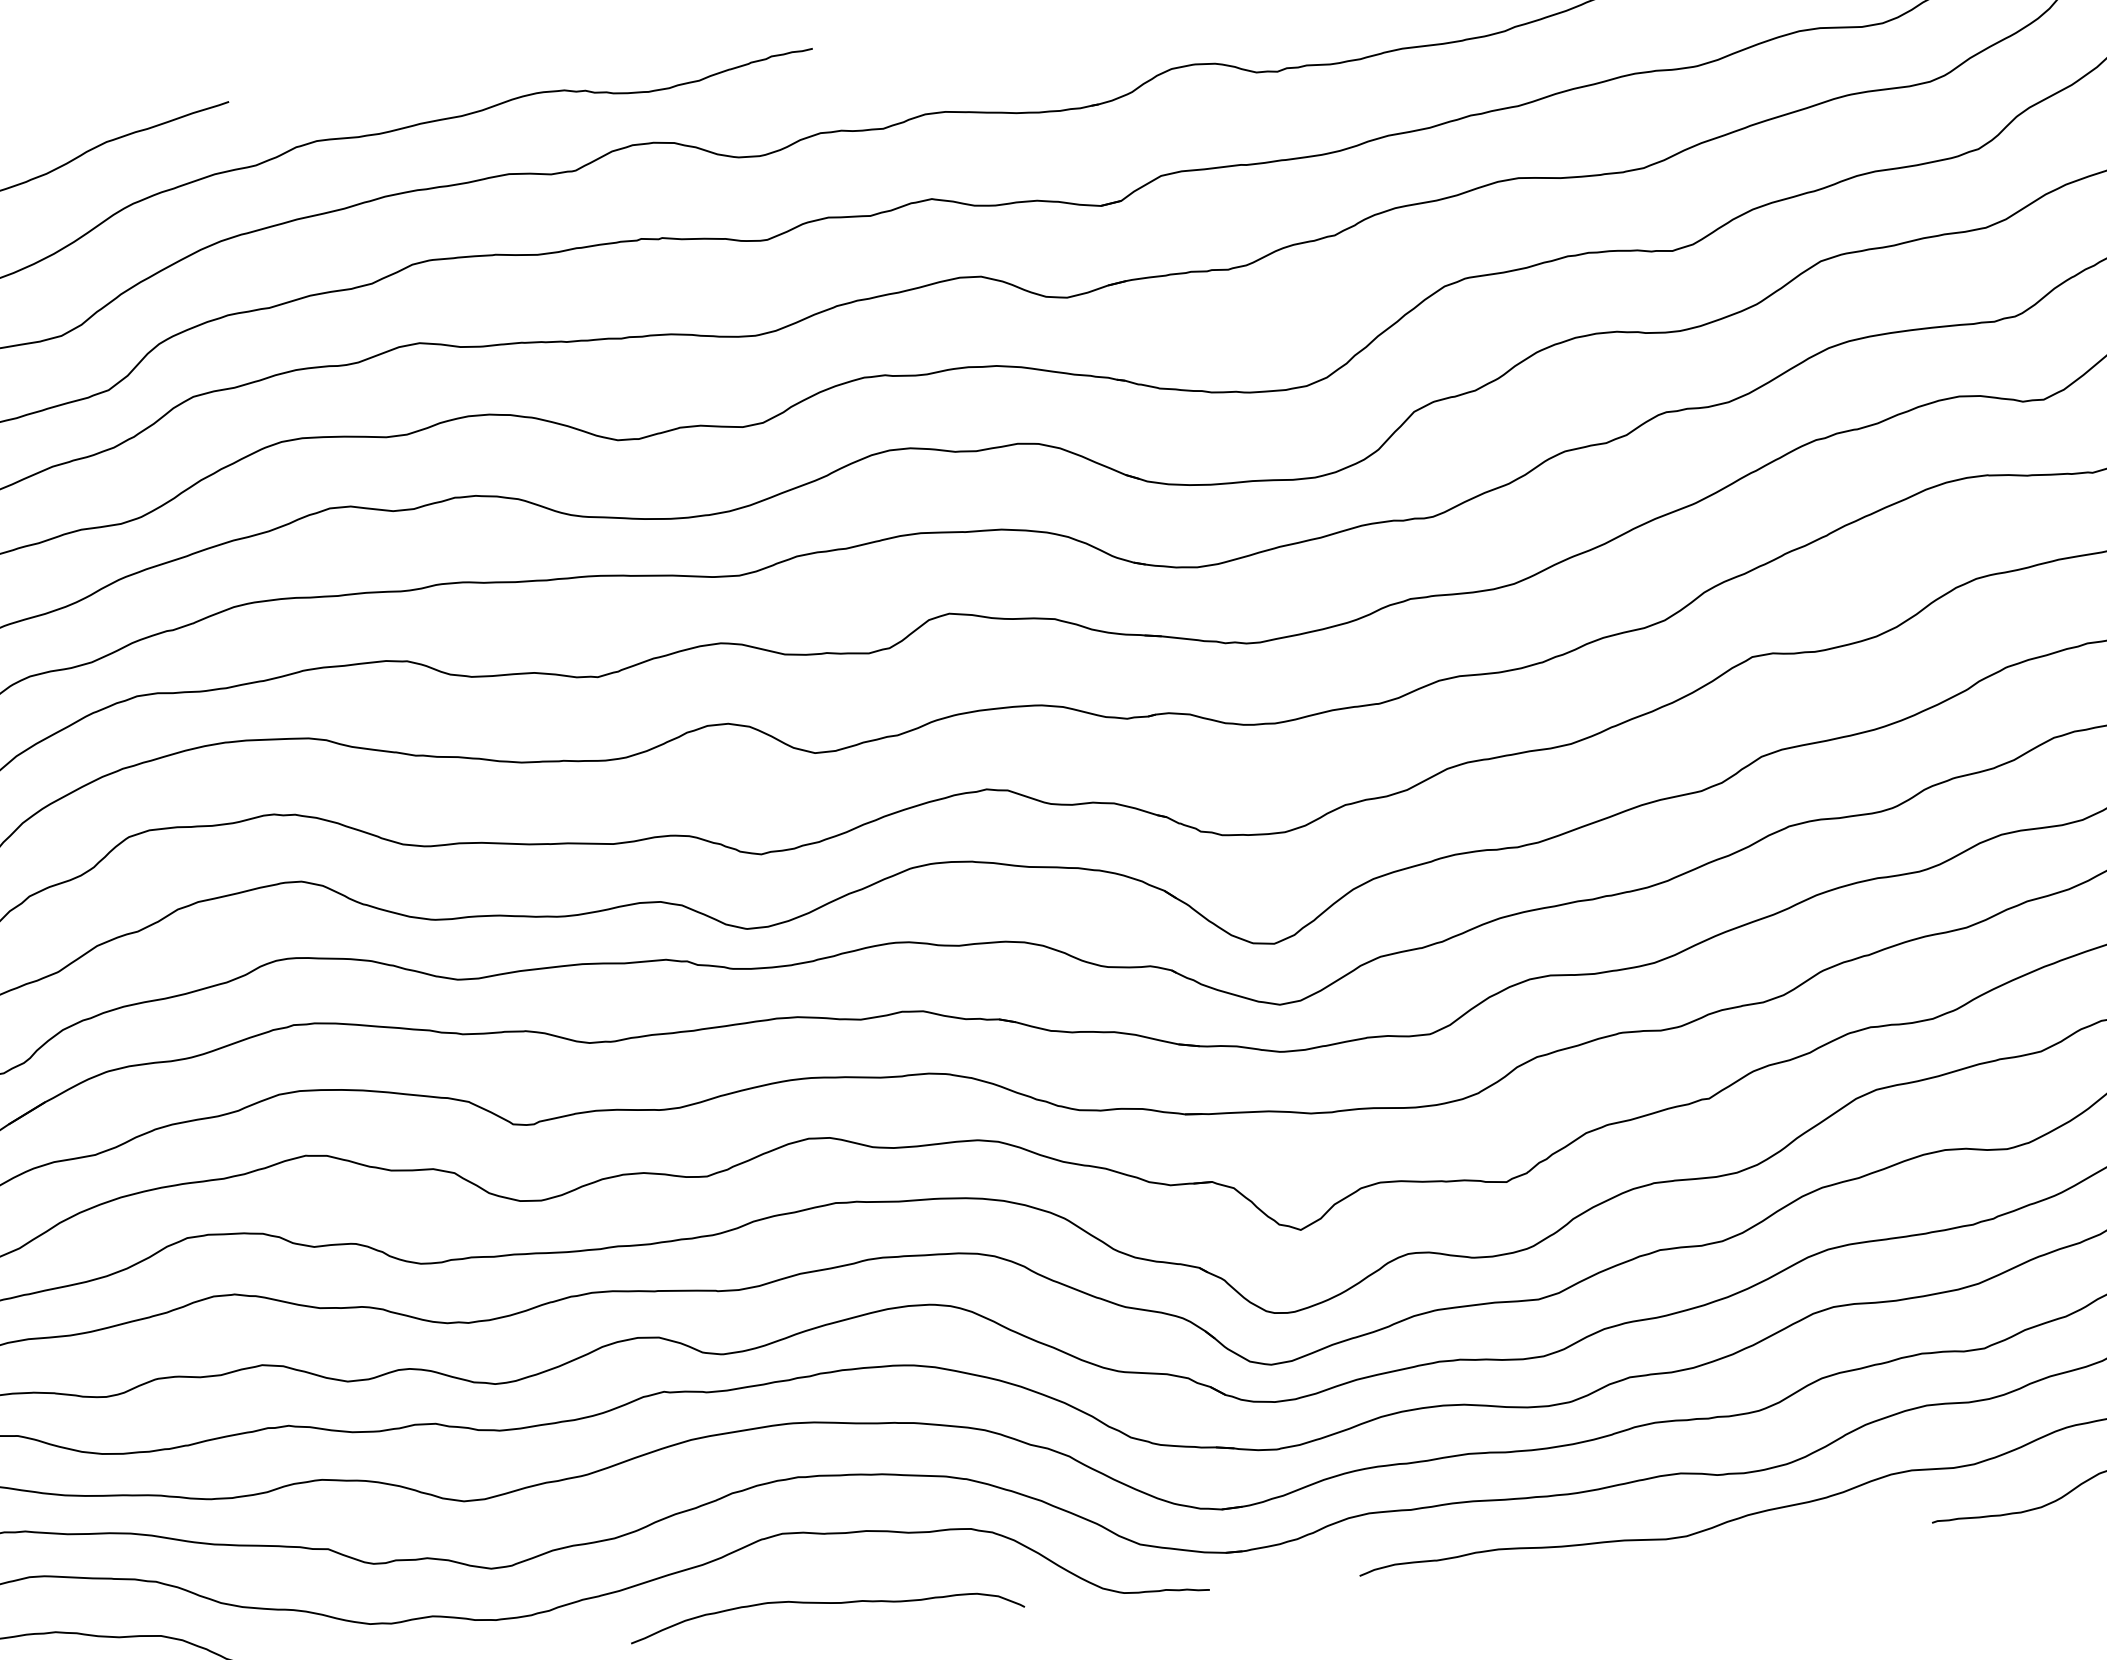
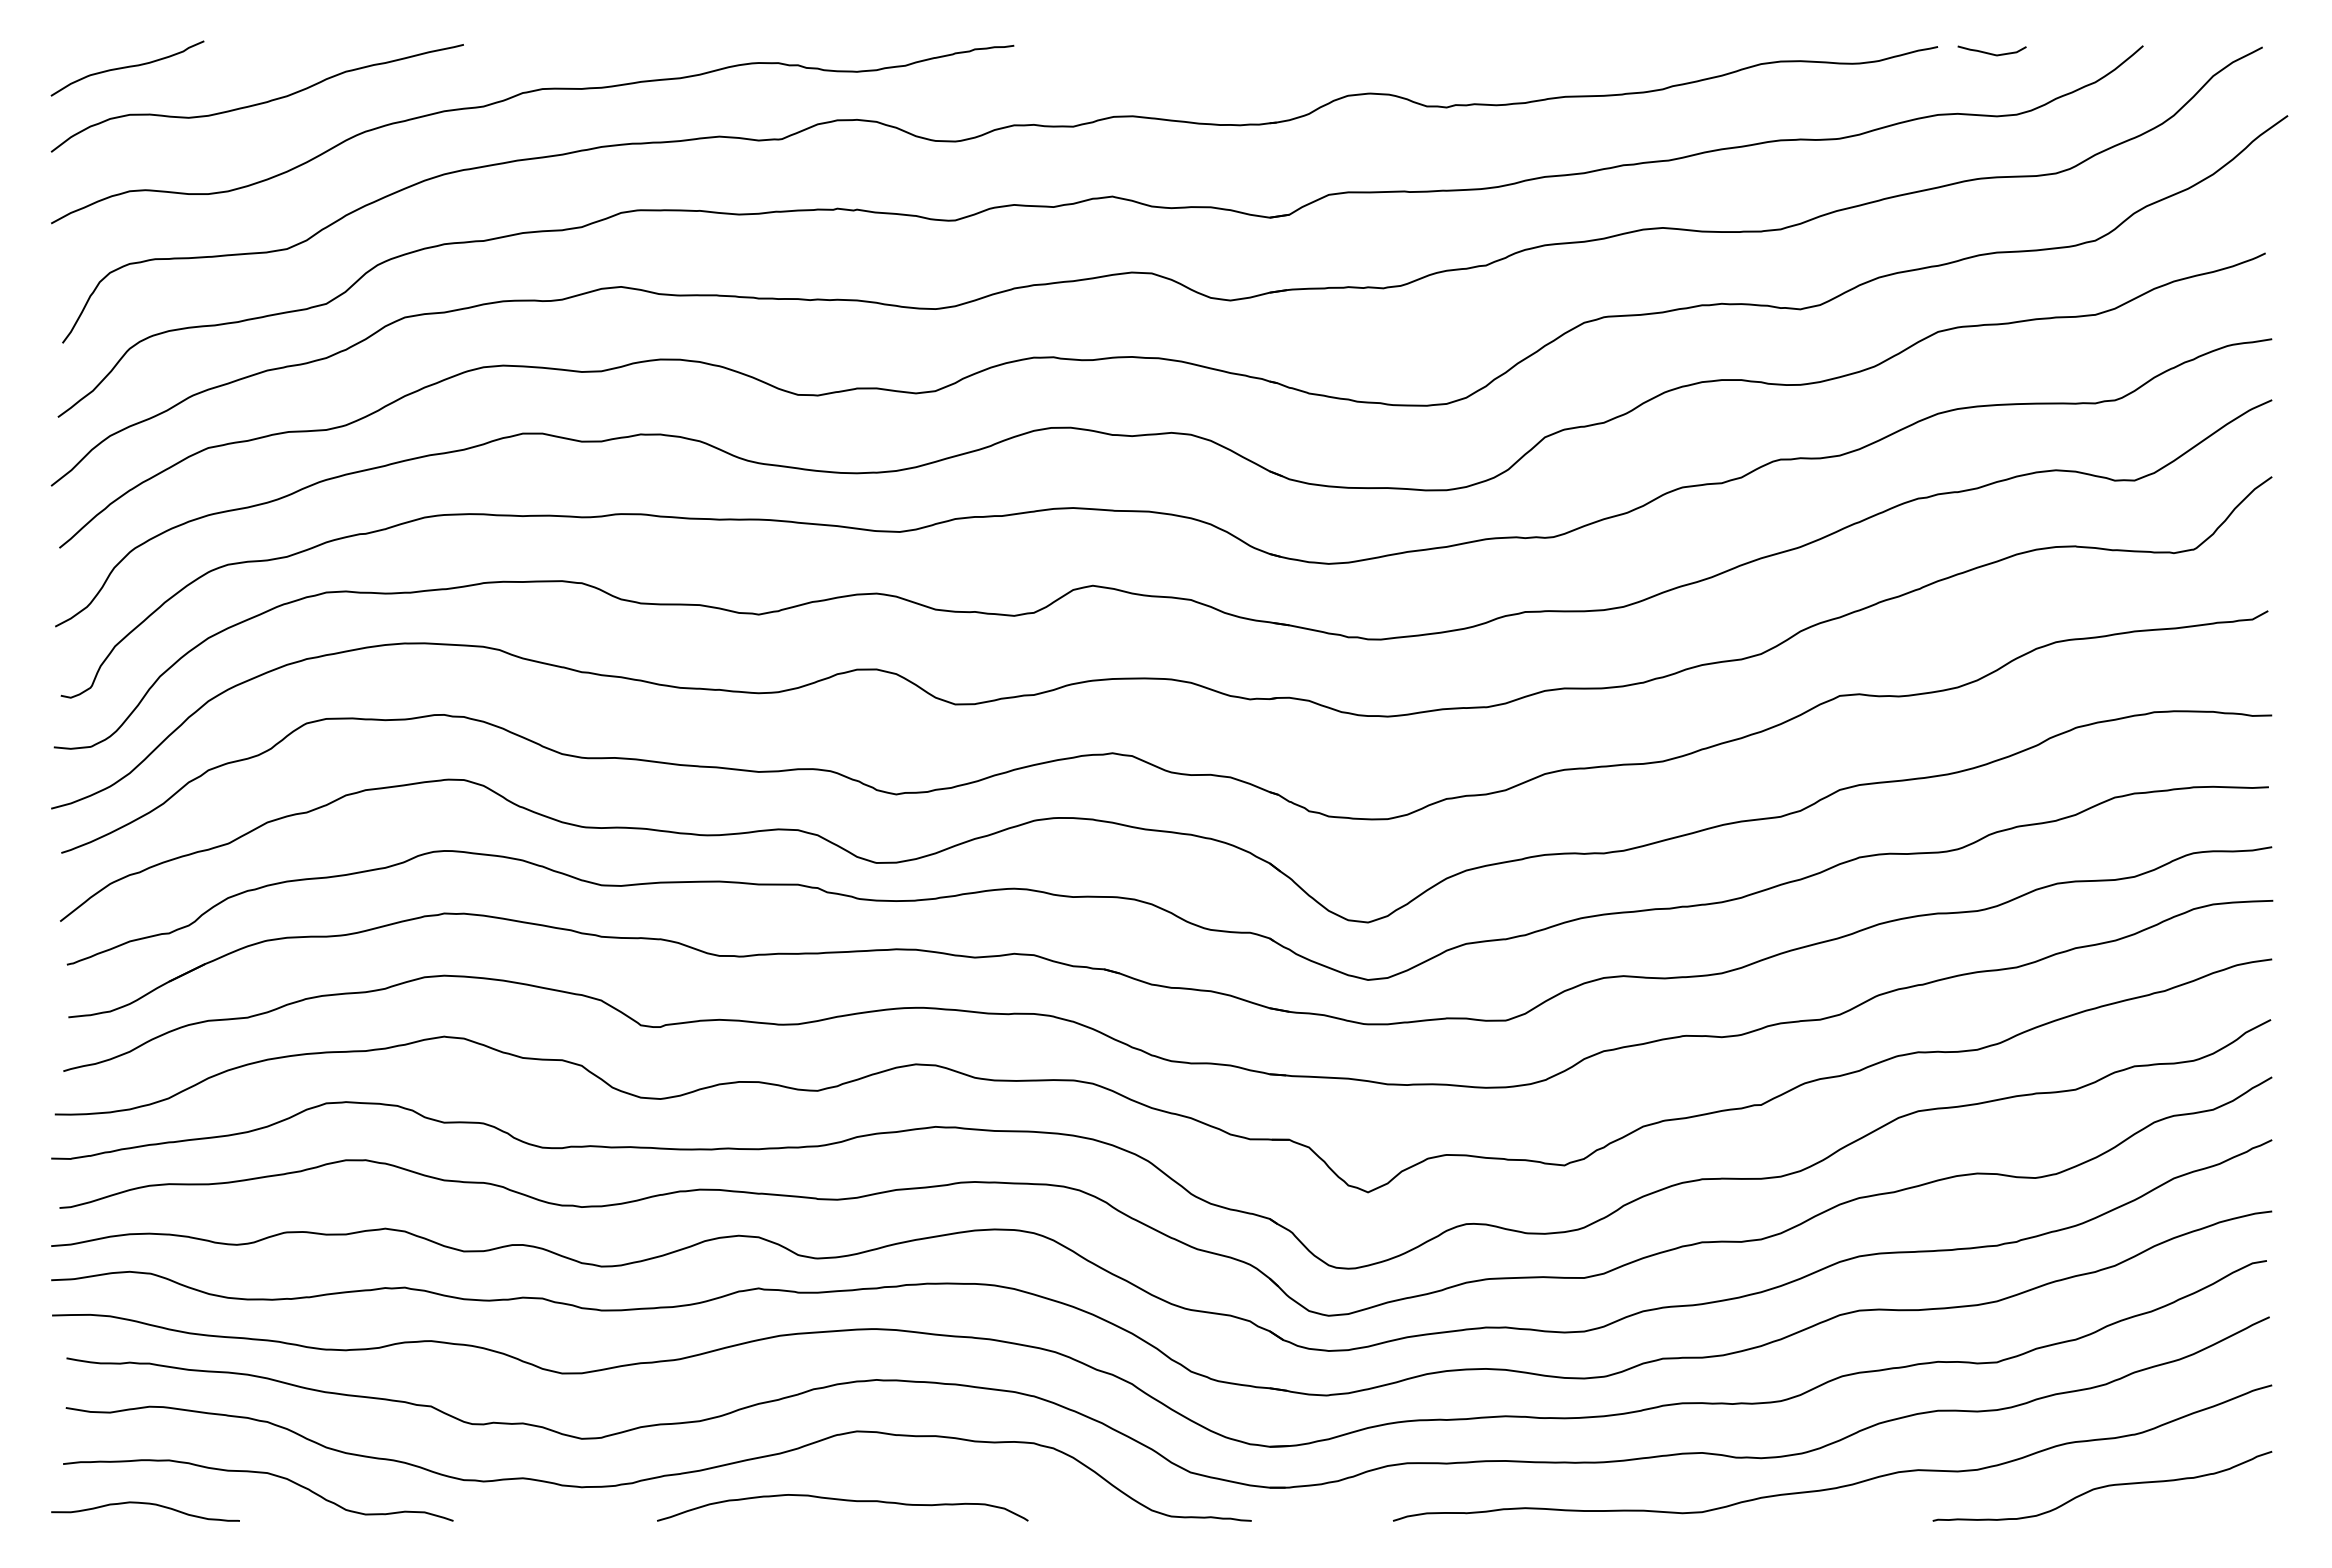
curve: (829, 1604) -> (845, 1501), moved

